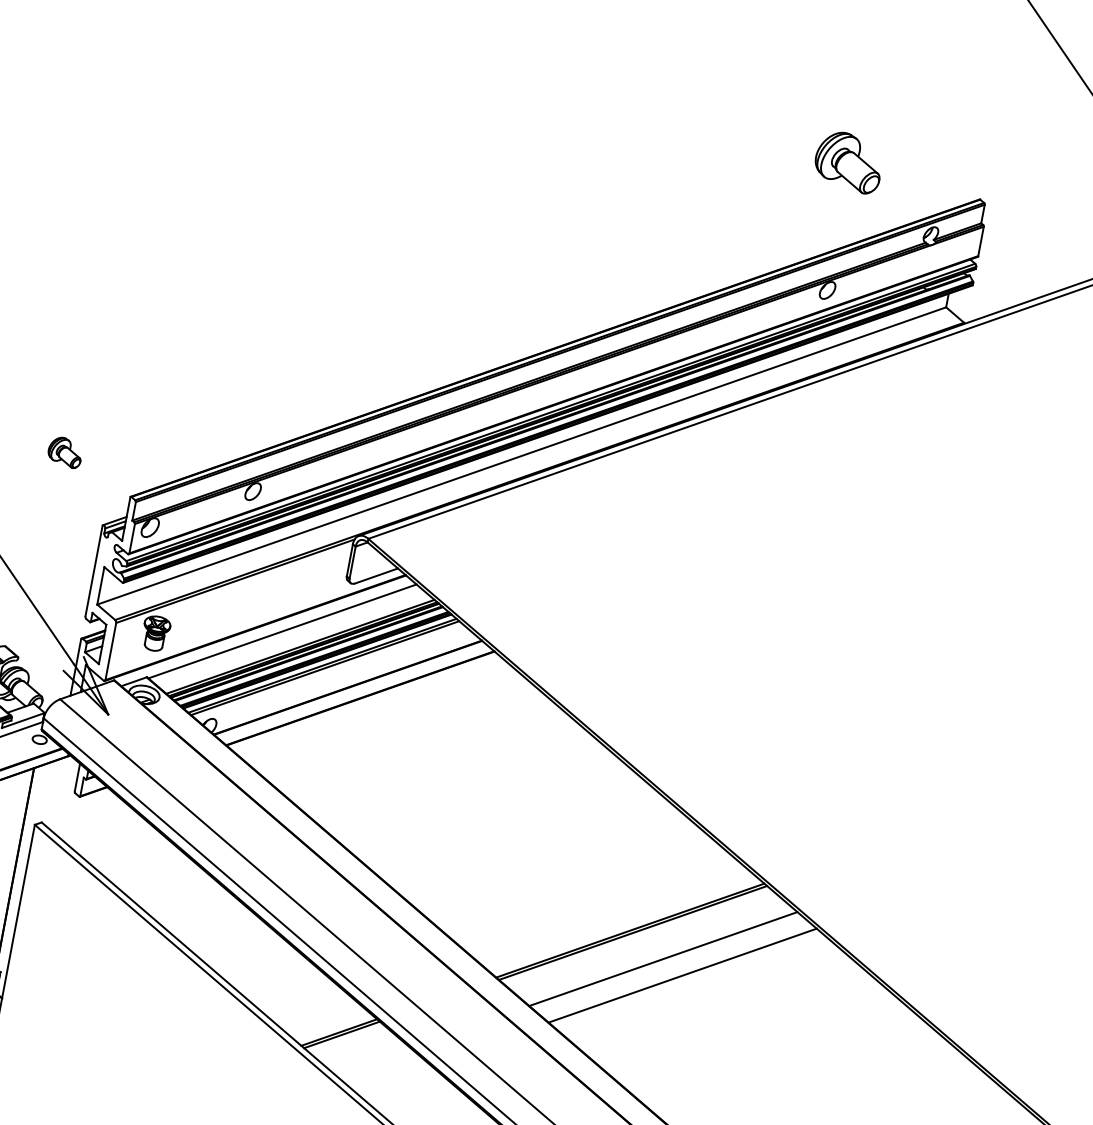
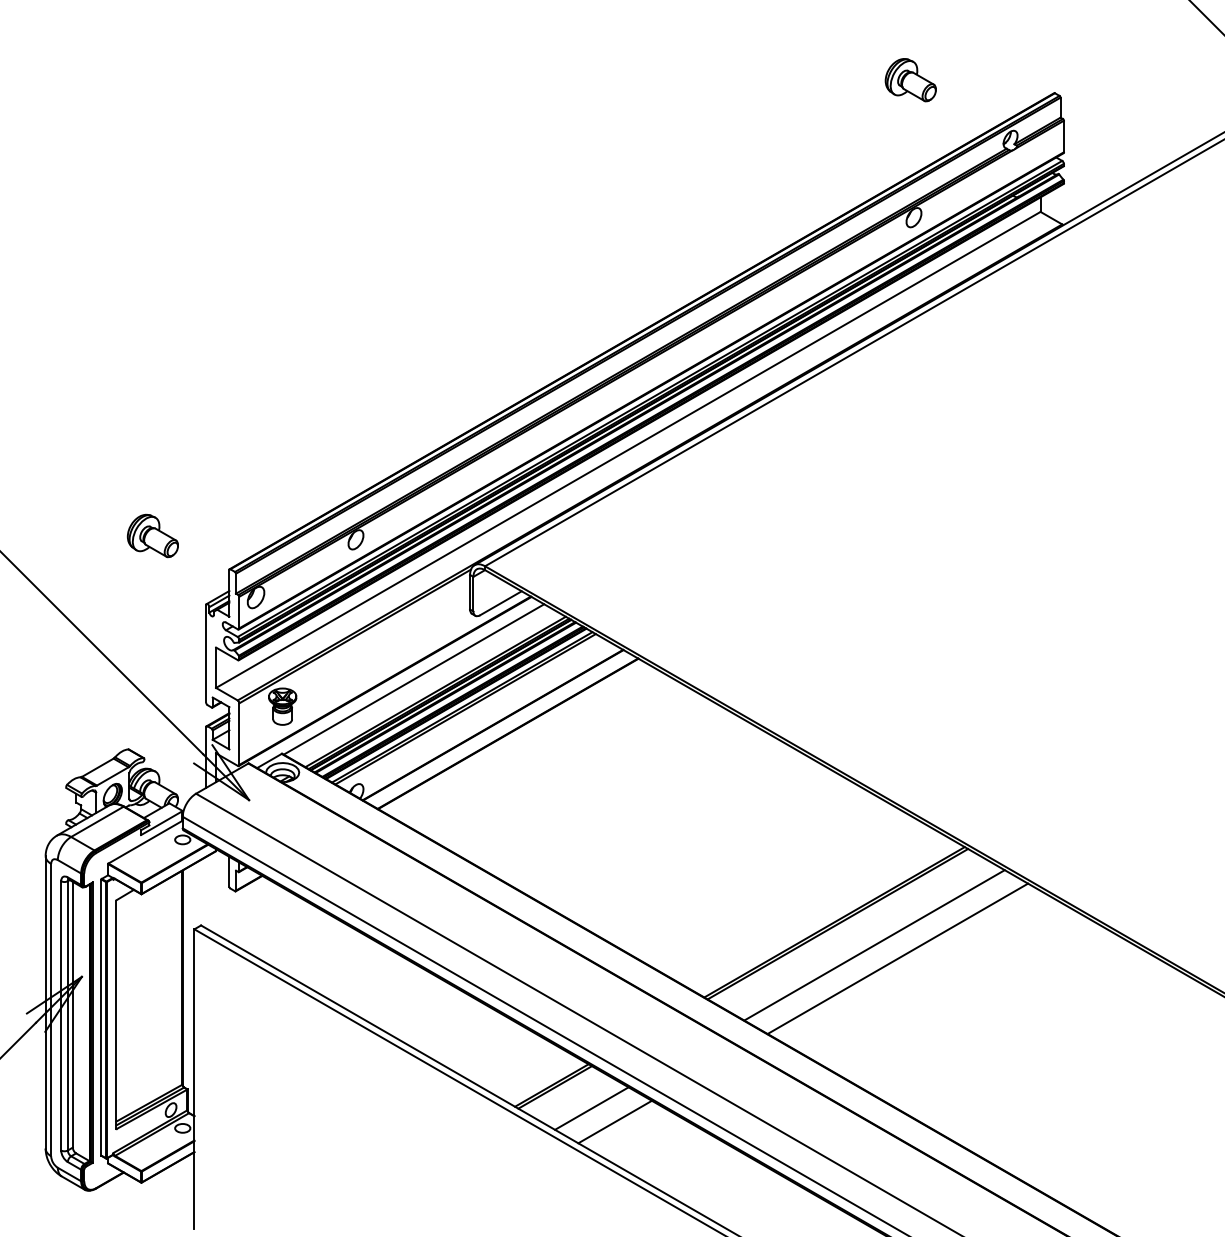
part: (848, 162) -> (910, 80), size x0.71
part: (65, 451) -> (152, 535), size x1.43
line: (372, 1060) -> (591, 1108), added
line: (391, 1076) -> (614, 1121), added

